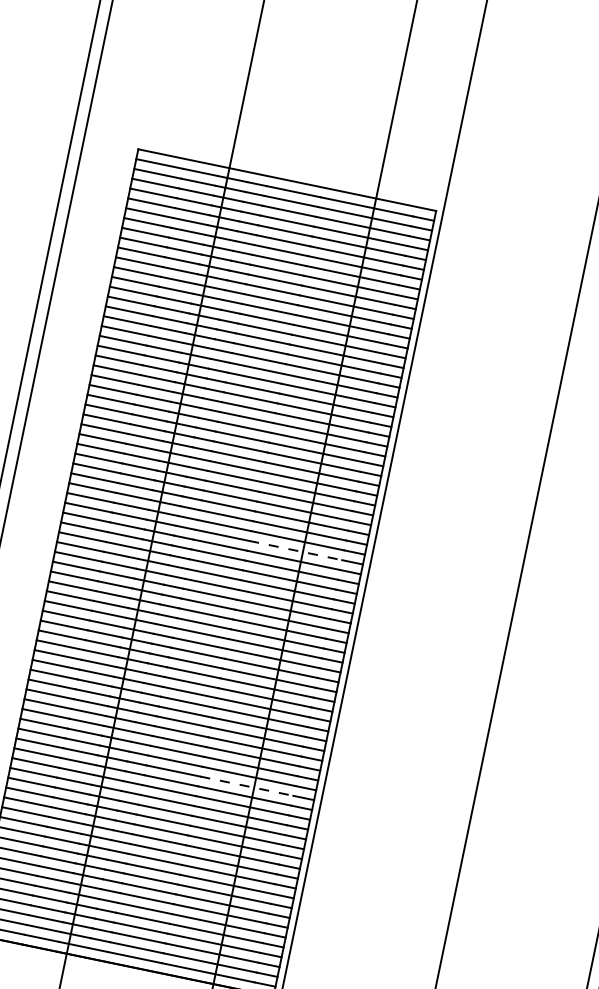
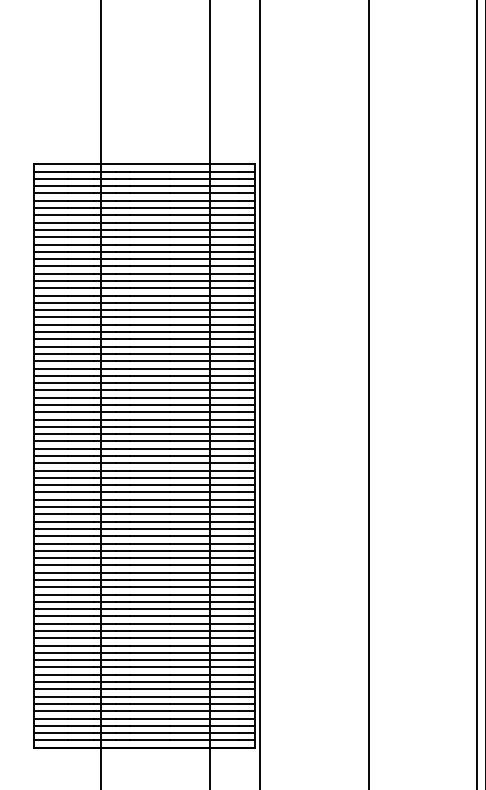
line: (295, 550) -> (204, 426), dashed -> solid
line: (246, 785) -> (204, 601), dashed -> solid

